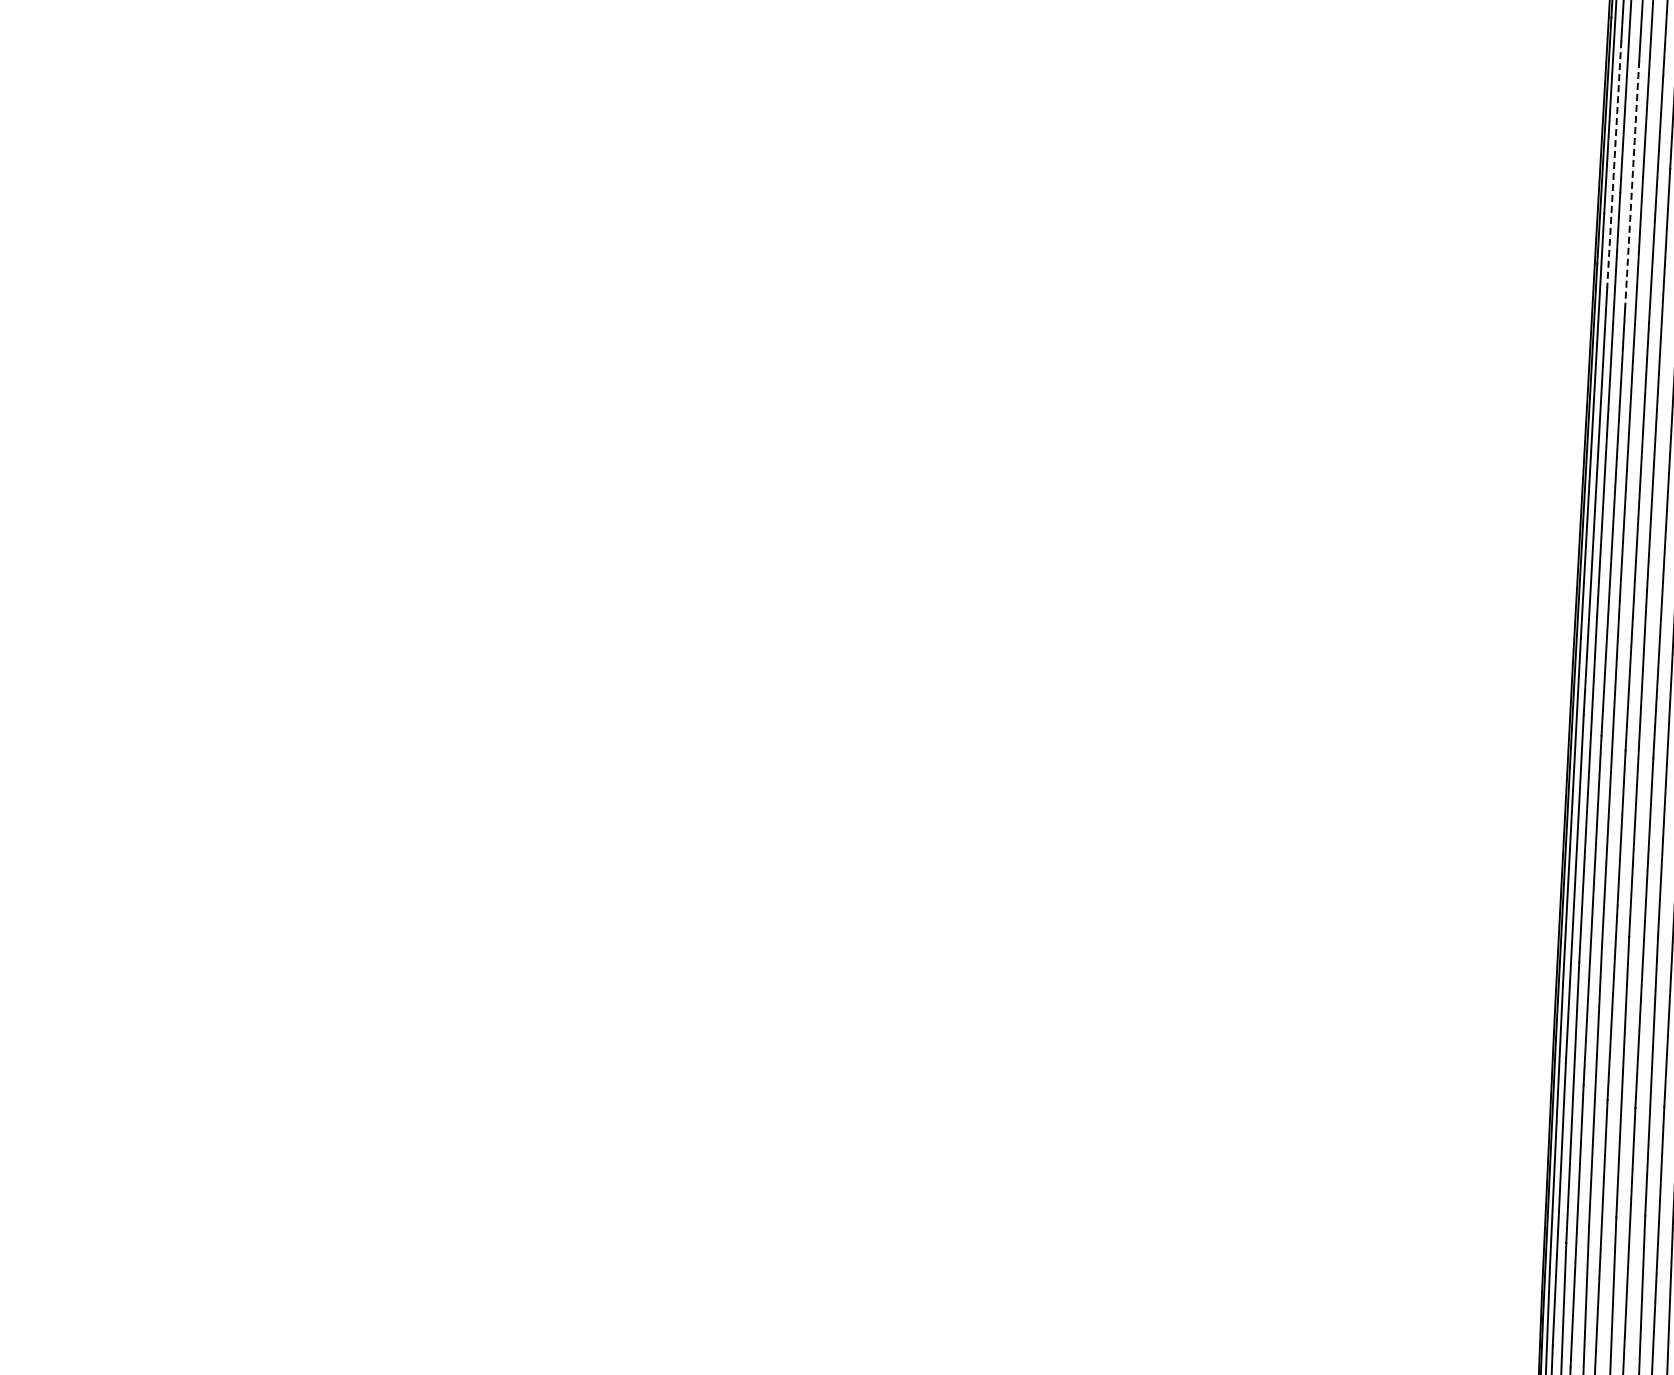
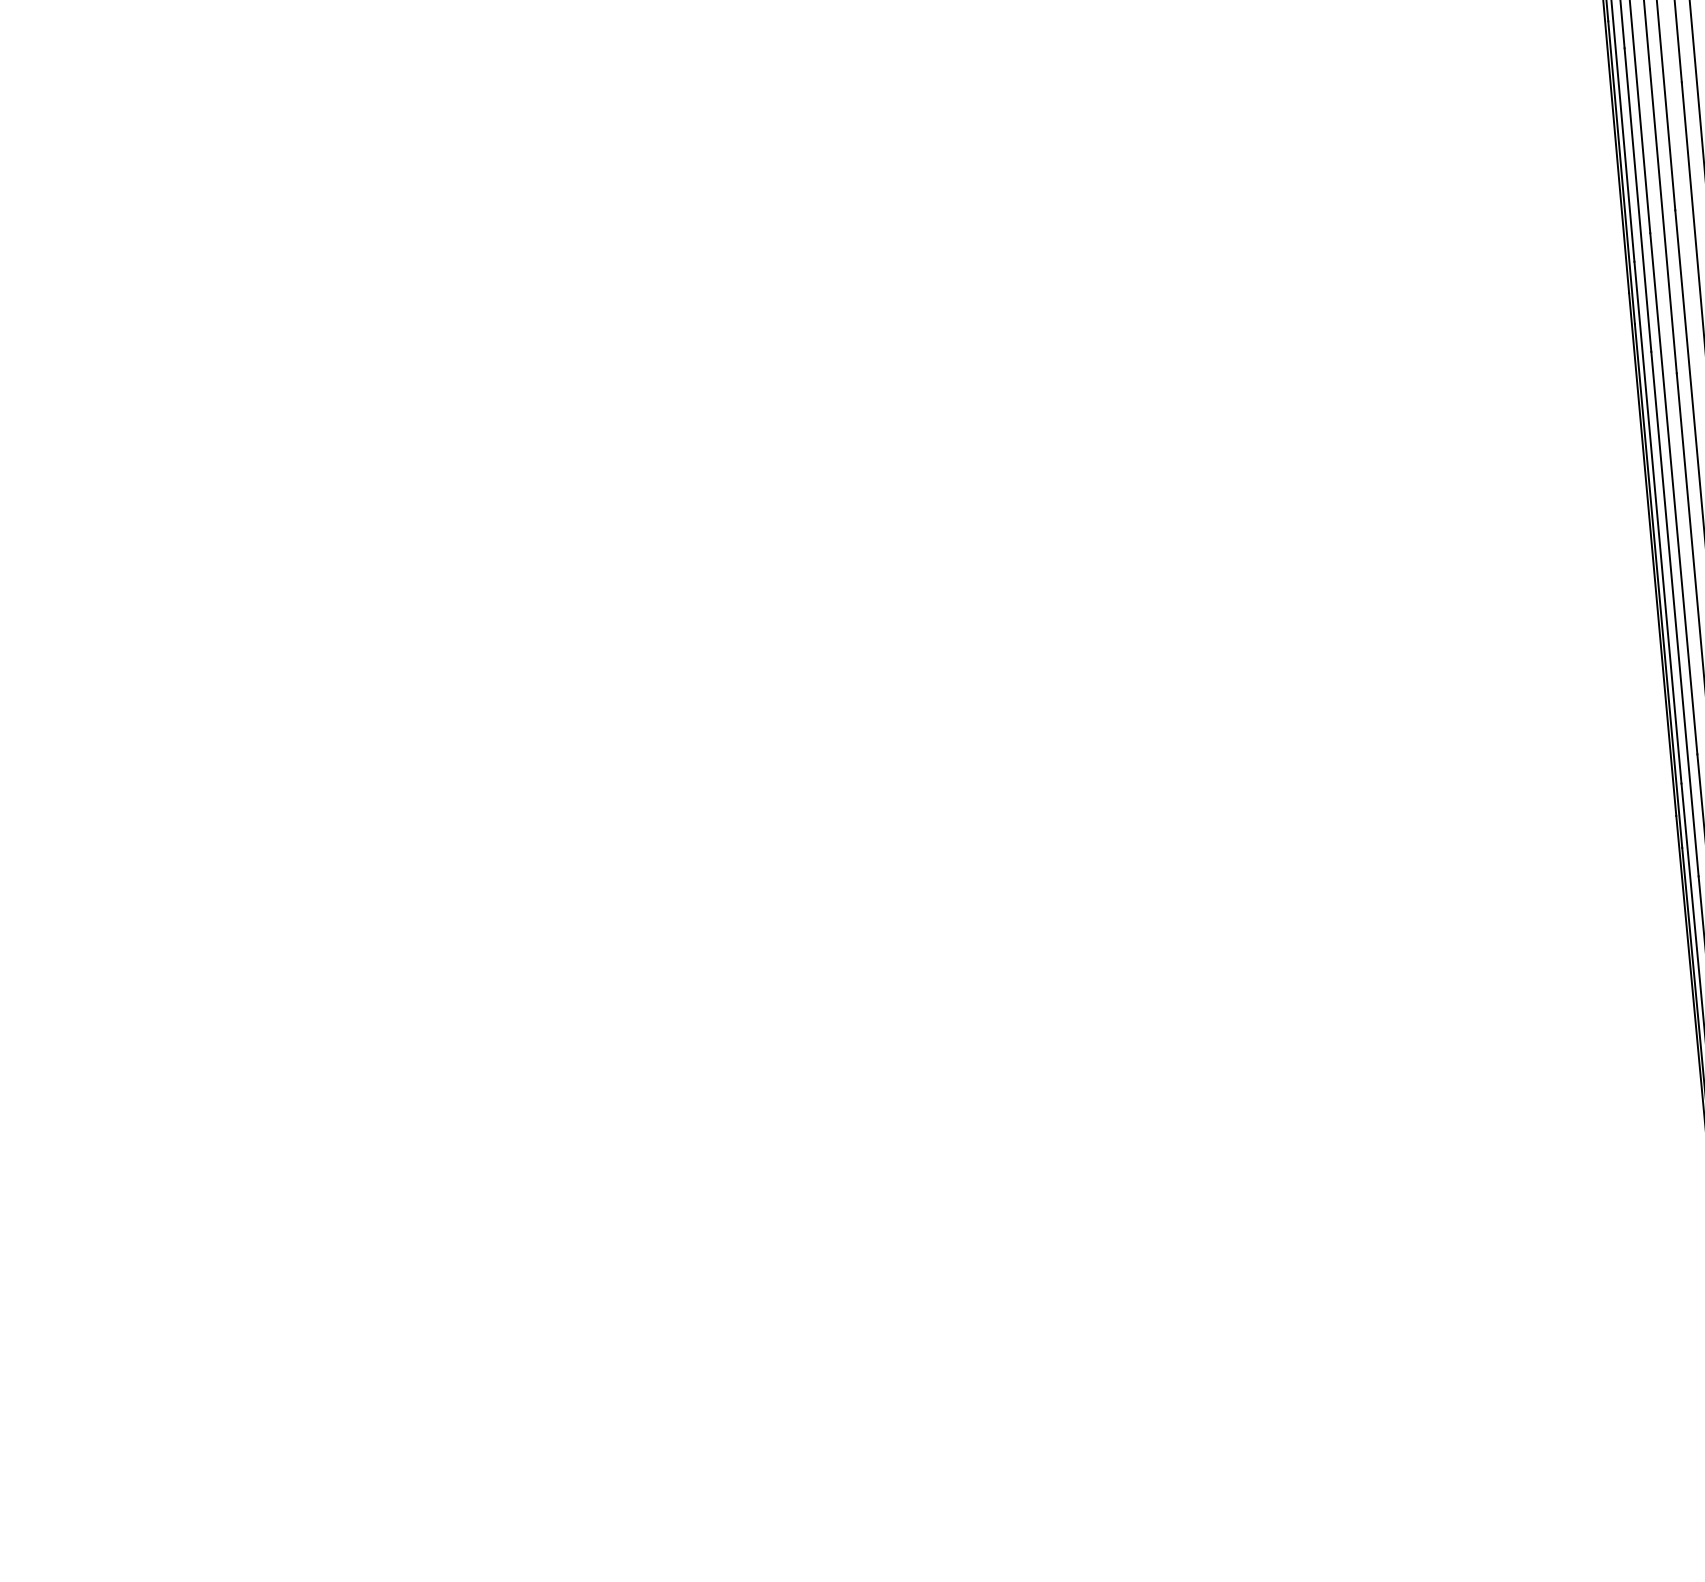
line: (1614, 164) -> (1638, 199), dashed -> solid
line: (1632, 184) -> (1663, 221), dashed -> solid

